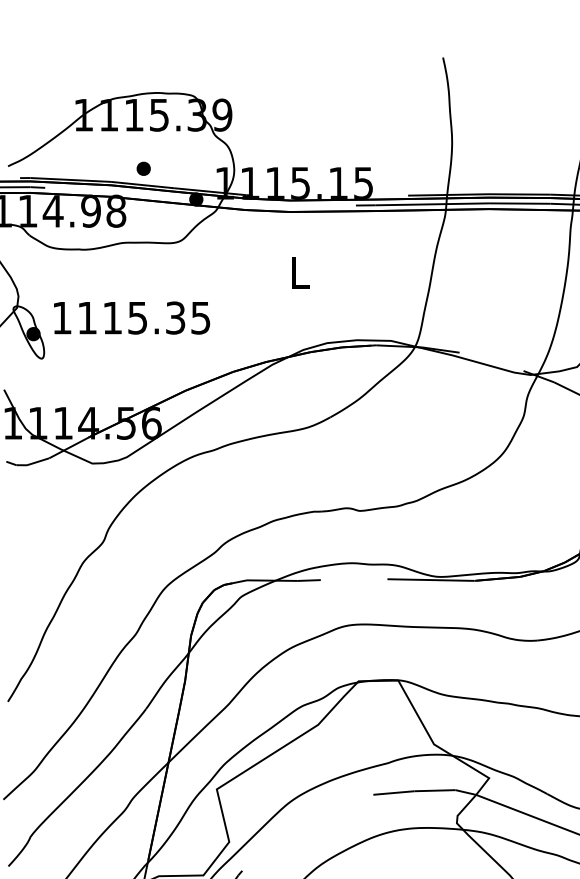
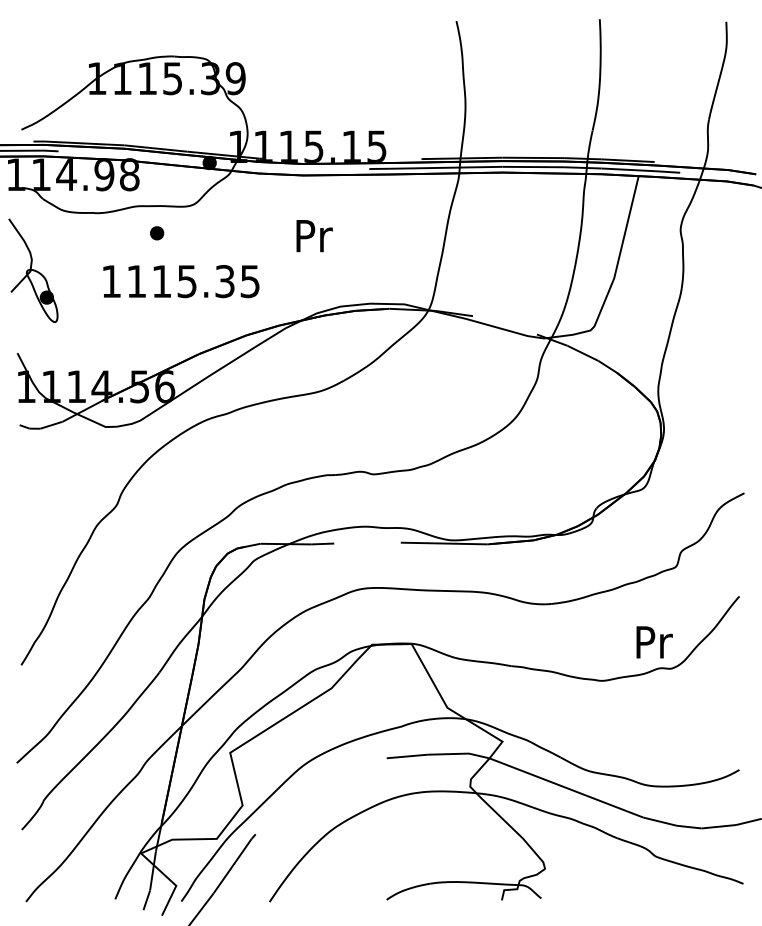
part: (144, 169) -> (157, 233), moved
text: (301, 273) -> (314, 236), L -> Pr
text: (132, 318) -> (181, 281), moved

